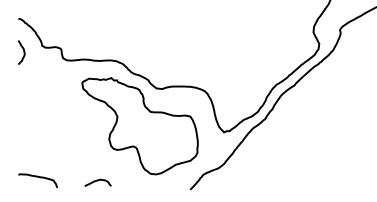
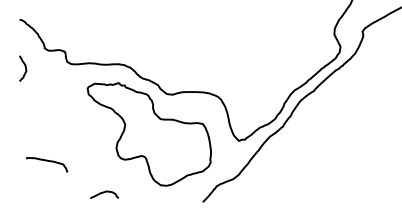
curve: (23, 52) -> (24, 68), moved
curve: (37, 177) -> (46, 161), moved

